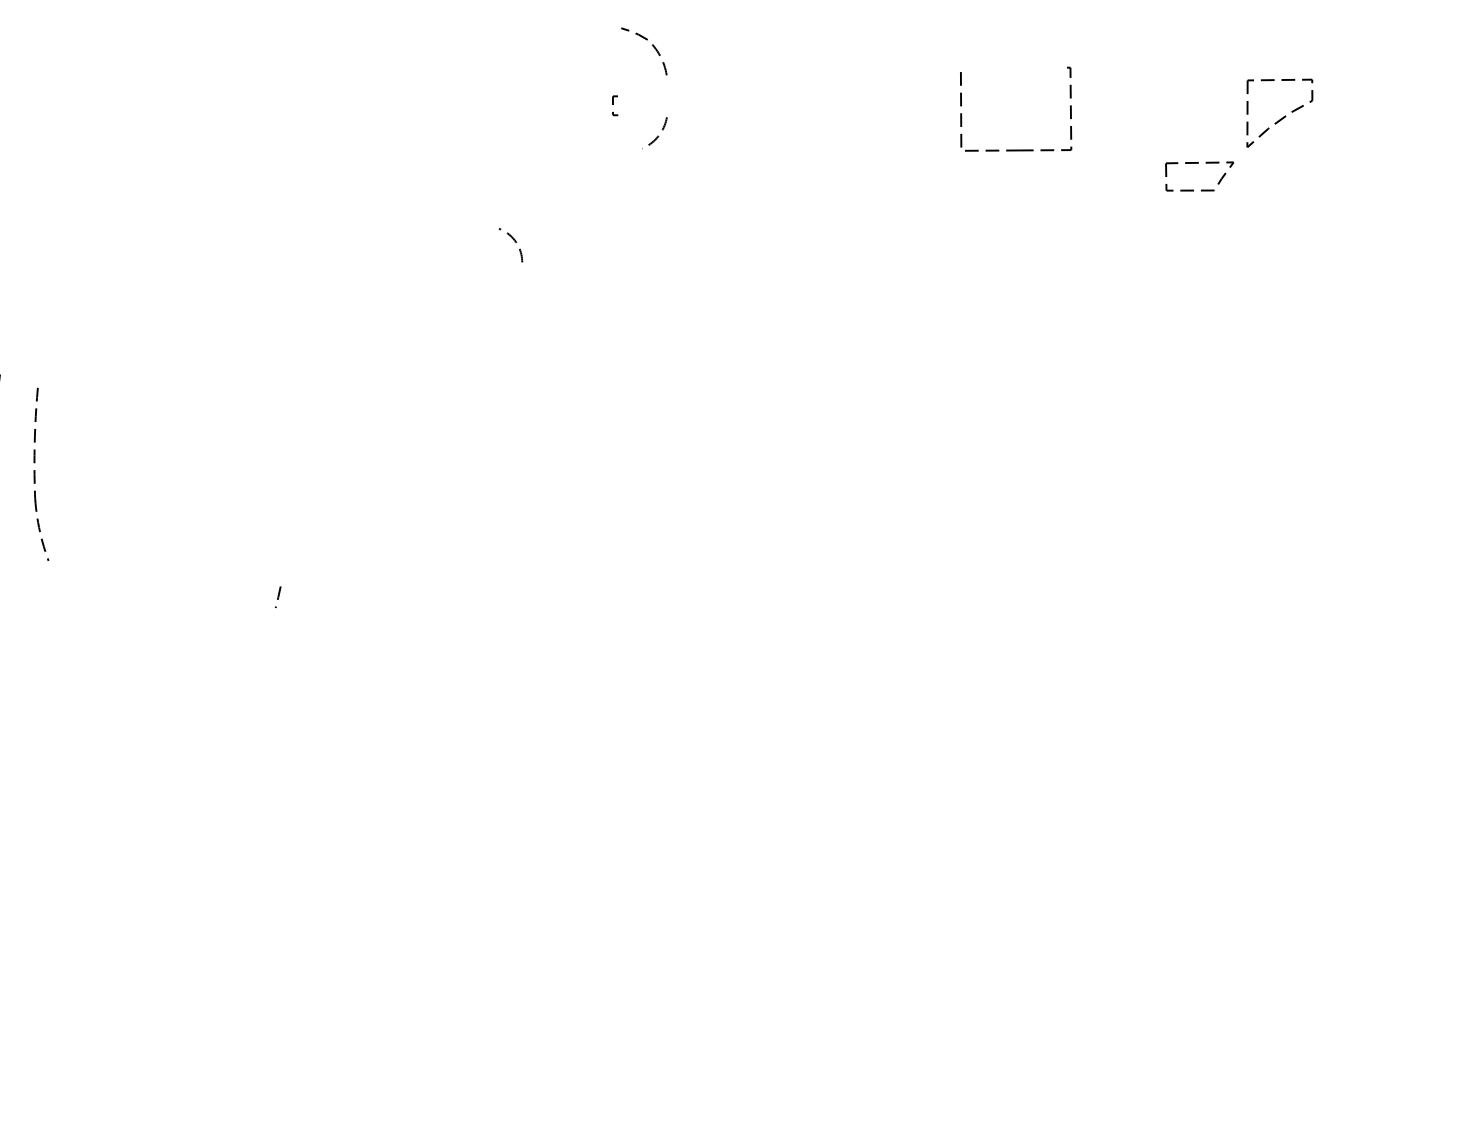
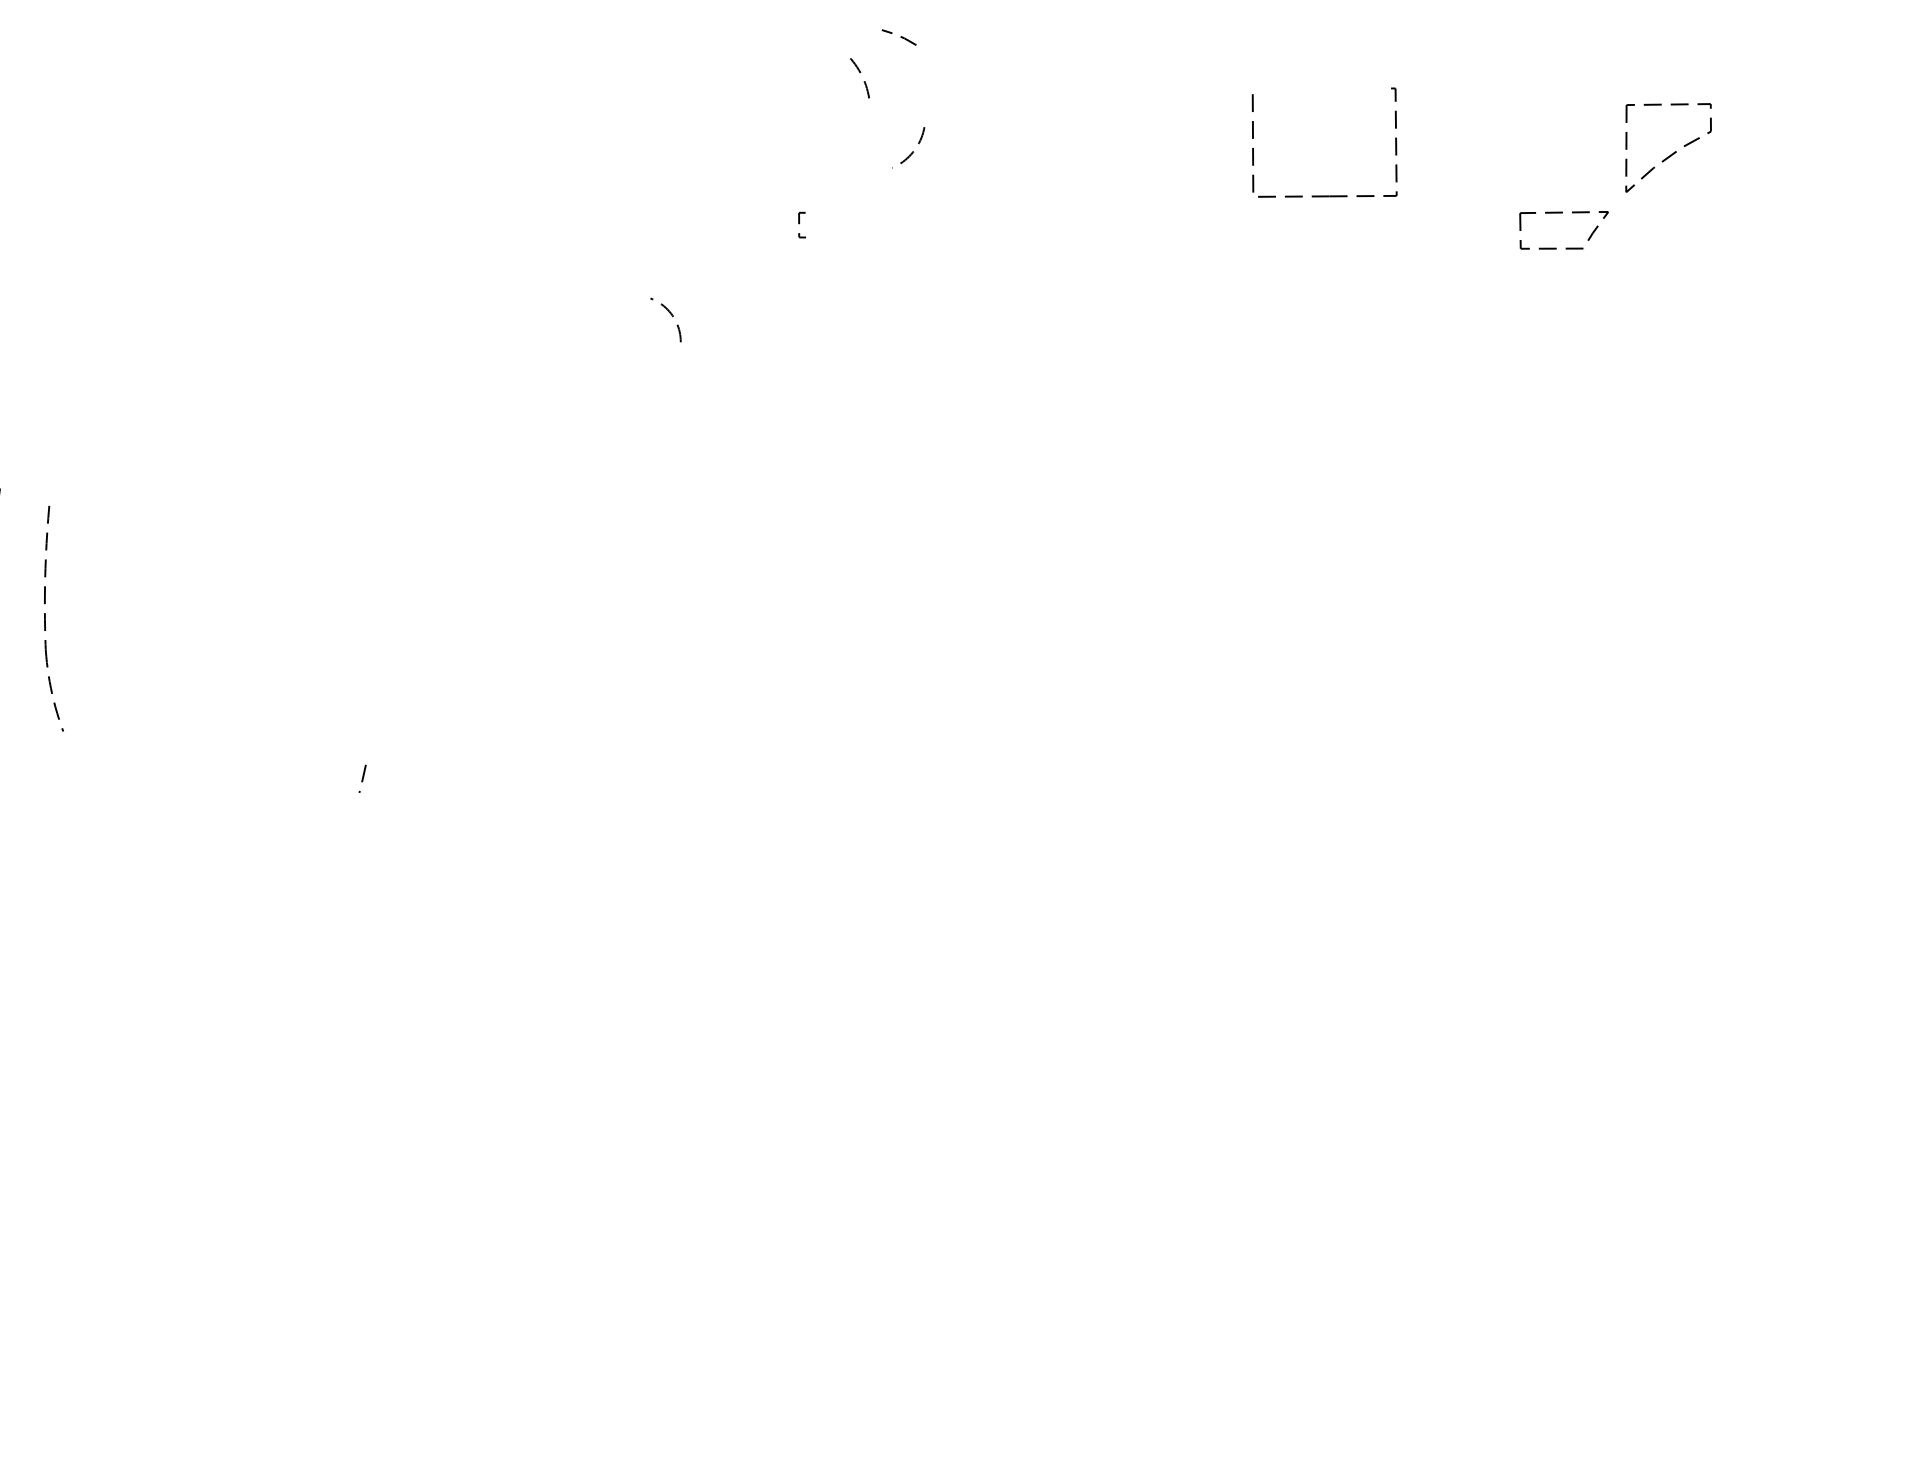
line: (635, 33) -> (900, 37), moved
line: (613, 105) -> (799, 224), moved
curve: (657, 135) -> (912, 151), moved

